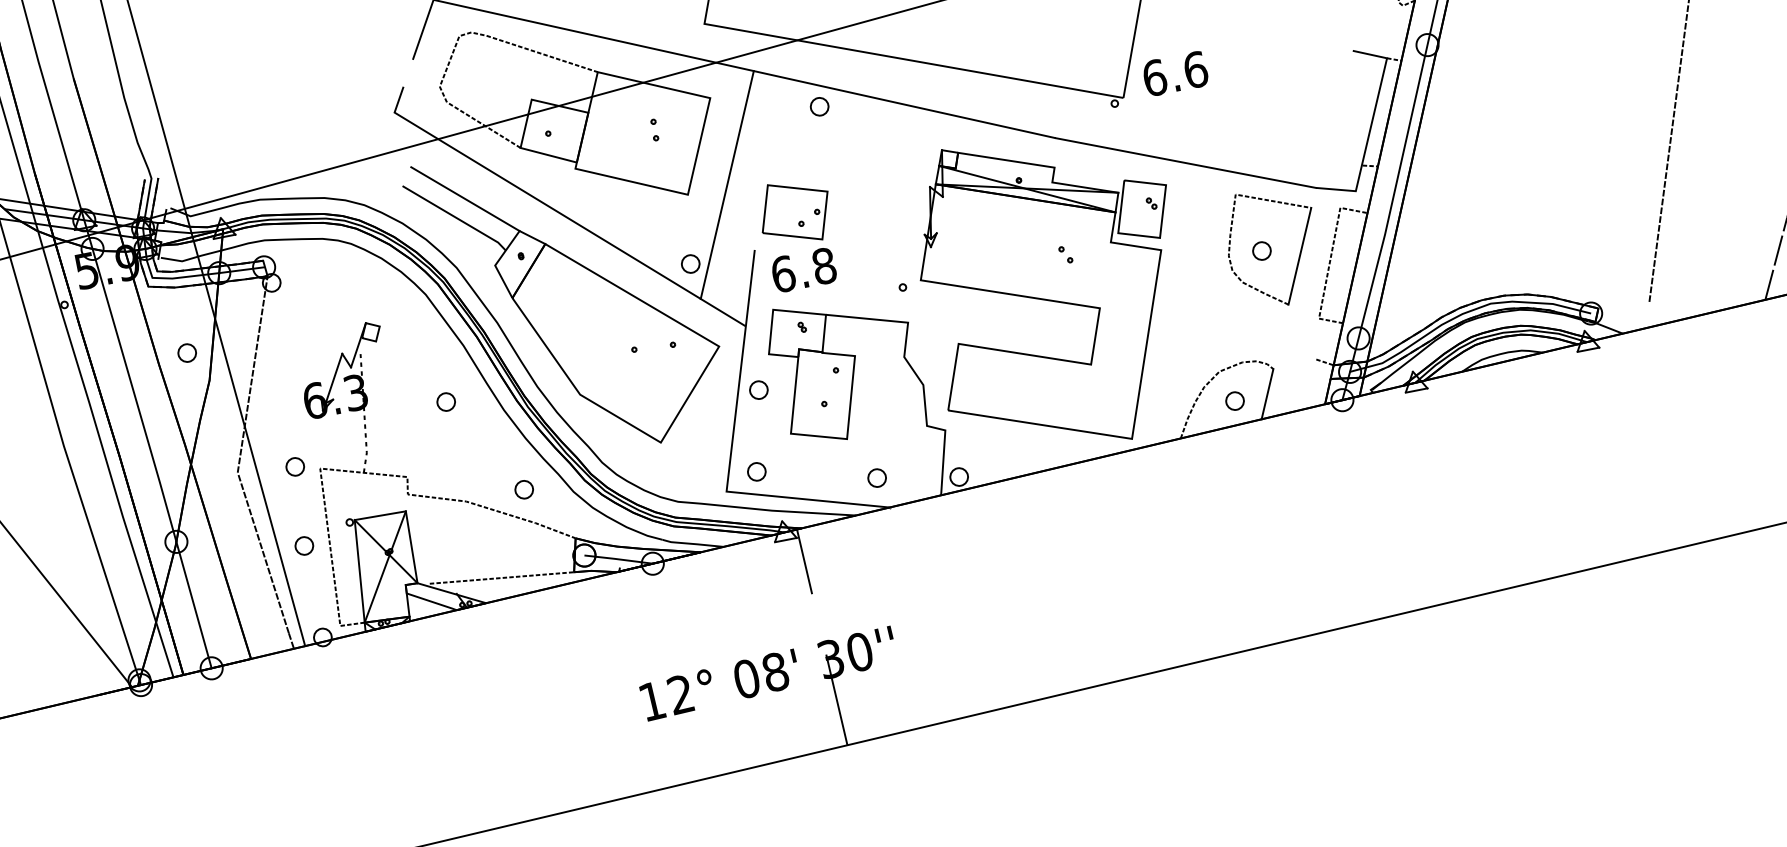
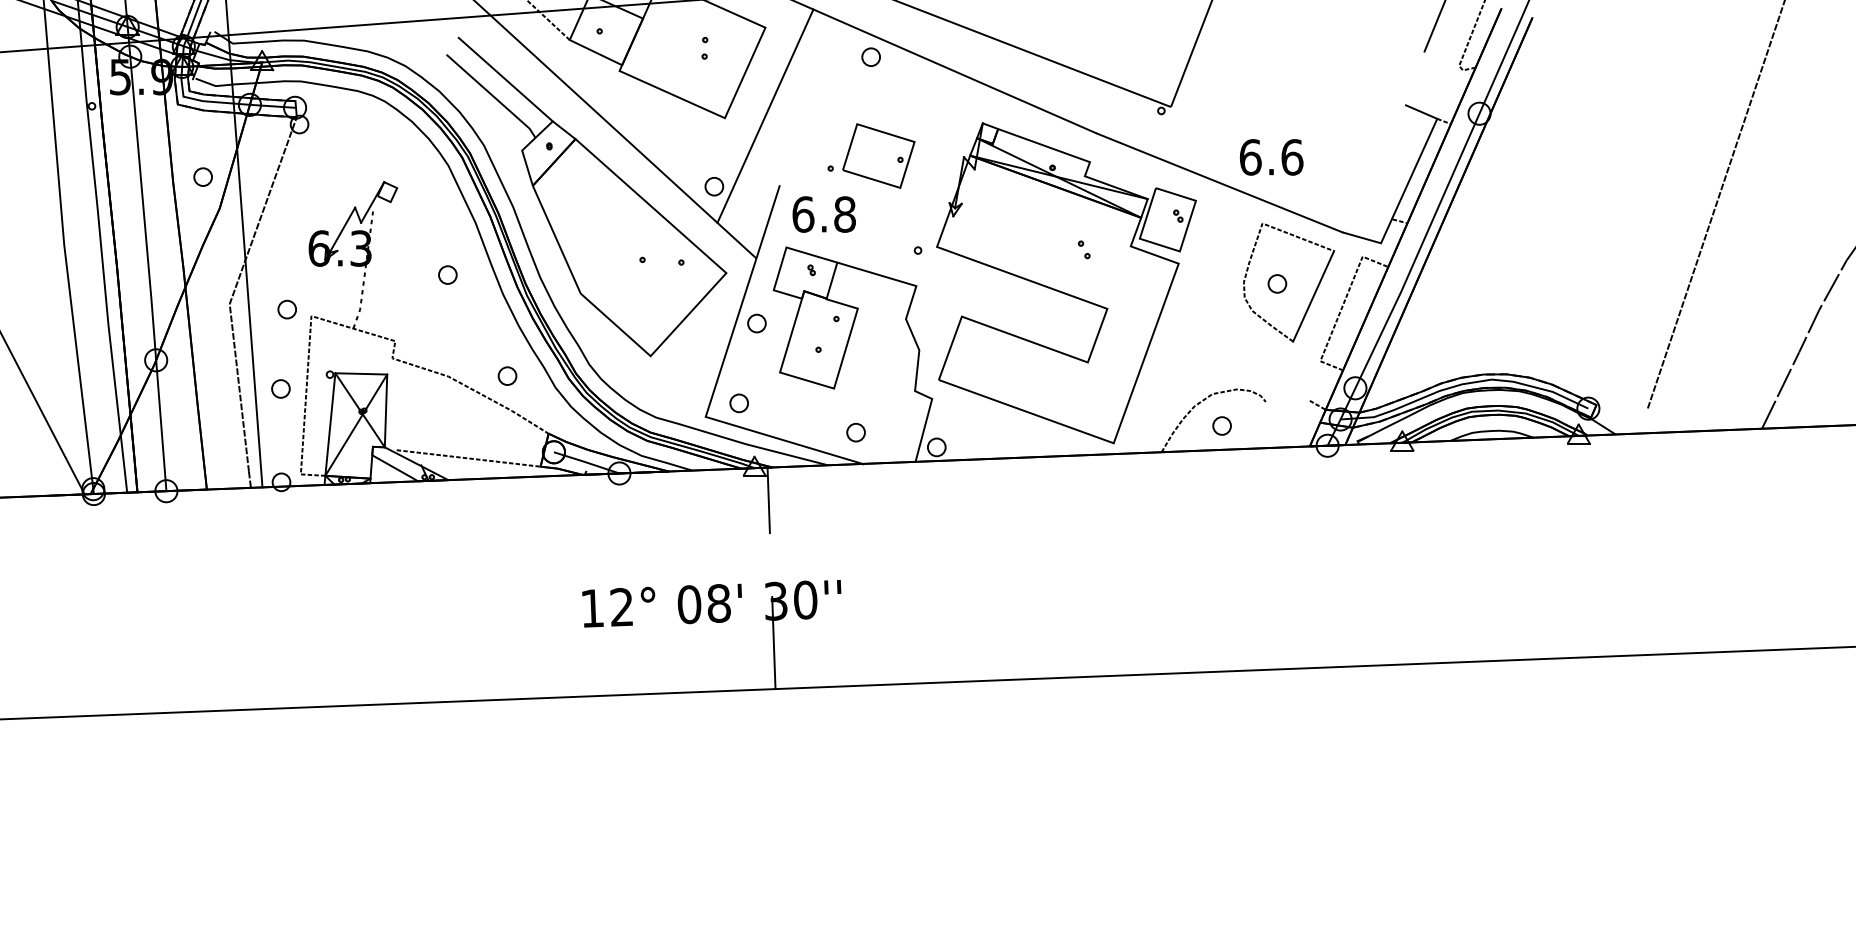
text: (1175, 73) -> (1271, 157), moved
part: (794, 211) -> (878, 155), moved
line: (1266, 393) -> (1254, 424), removed

